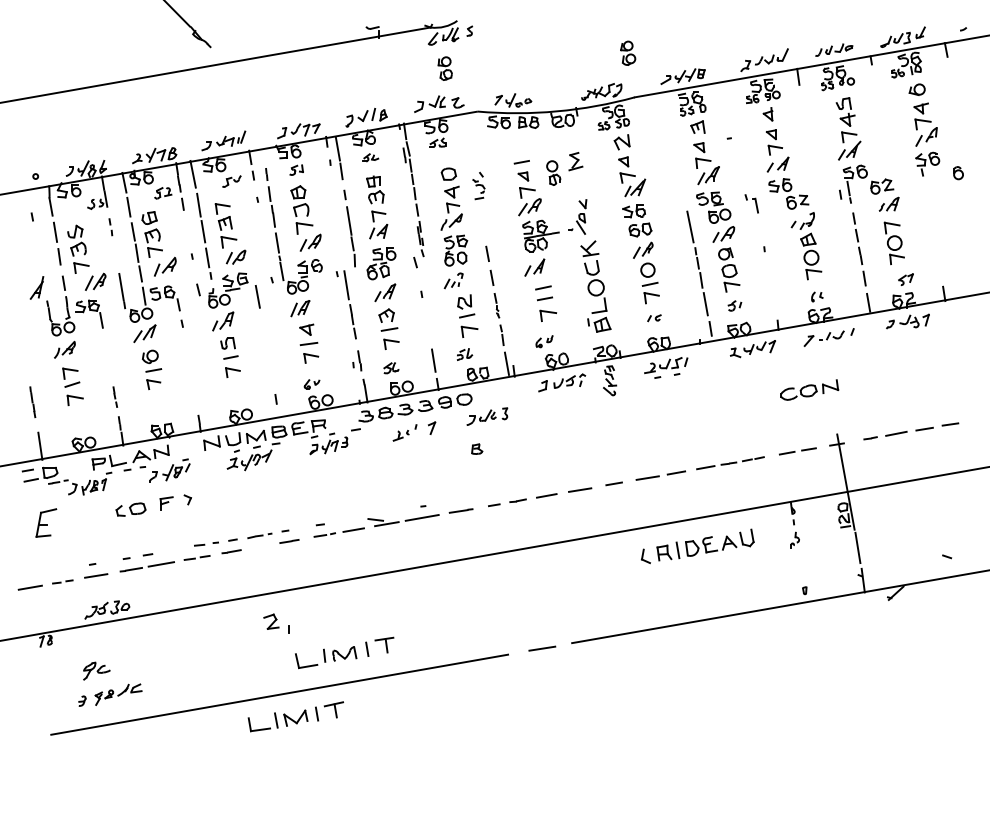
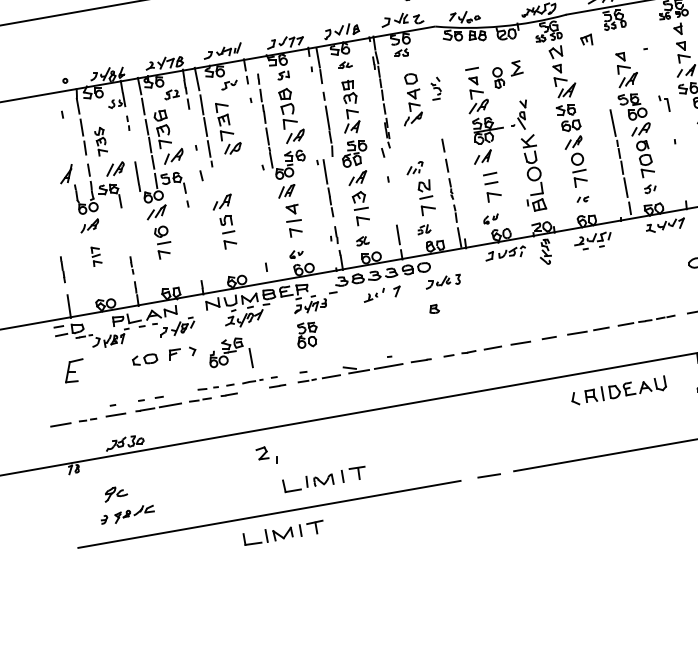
part: (697, 126) -> (586, 39), moved
part: (78, 248) -> (101, 141), size x0.7
part: (455, 250) -> (306, 335), moved
part: (234, 290) -> (231, 352), moved
part: (72, 386) -> (96, 256), size x0.6

